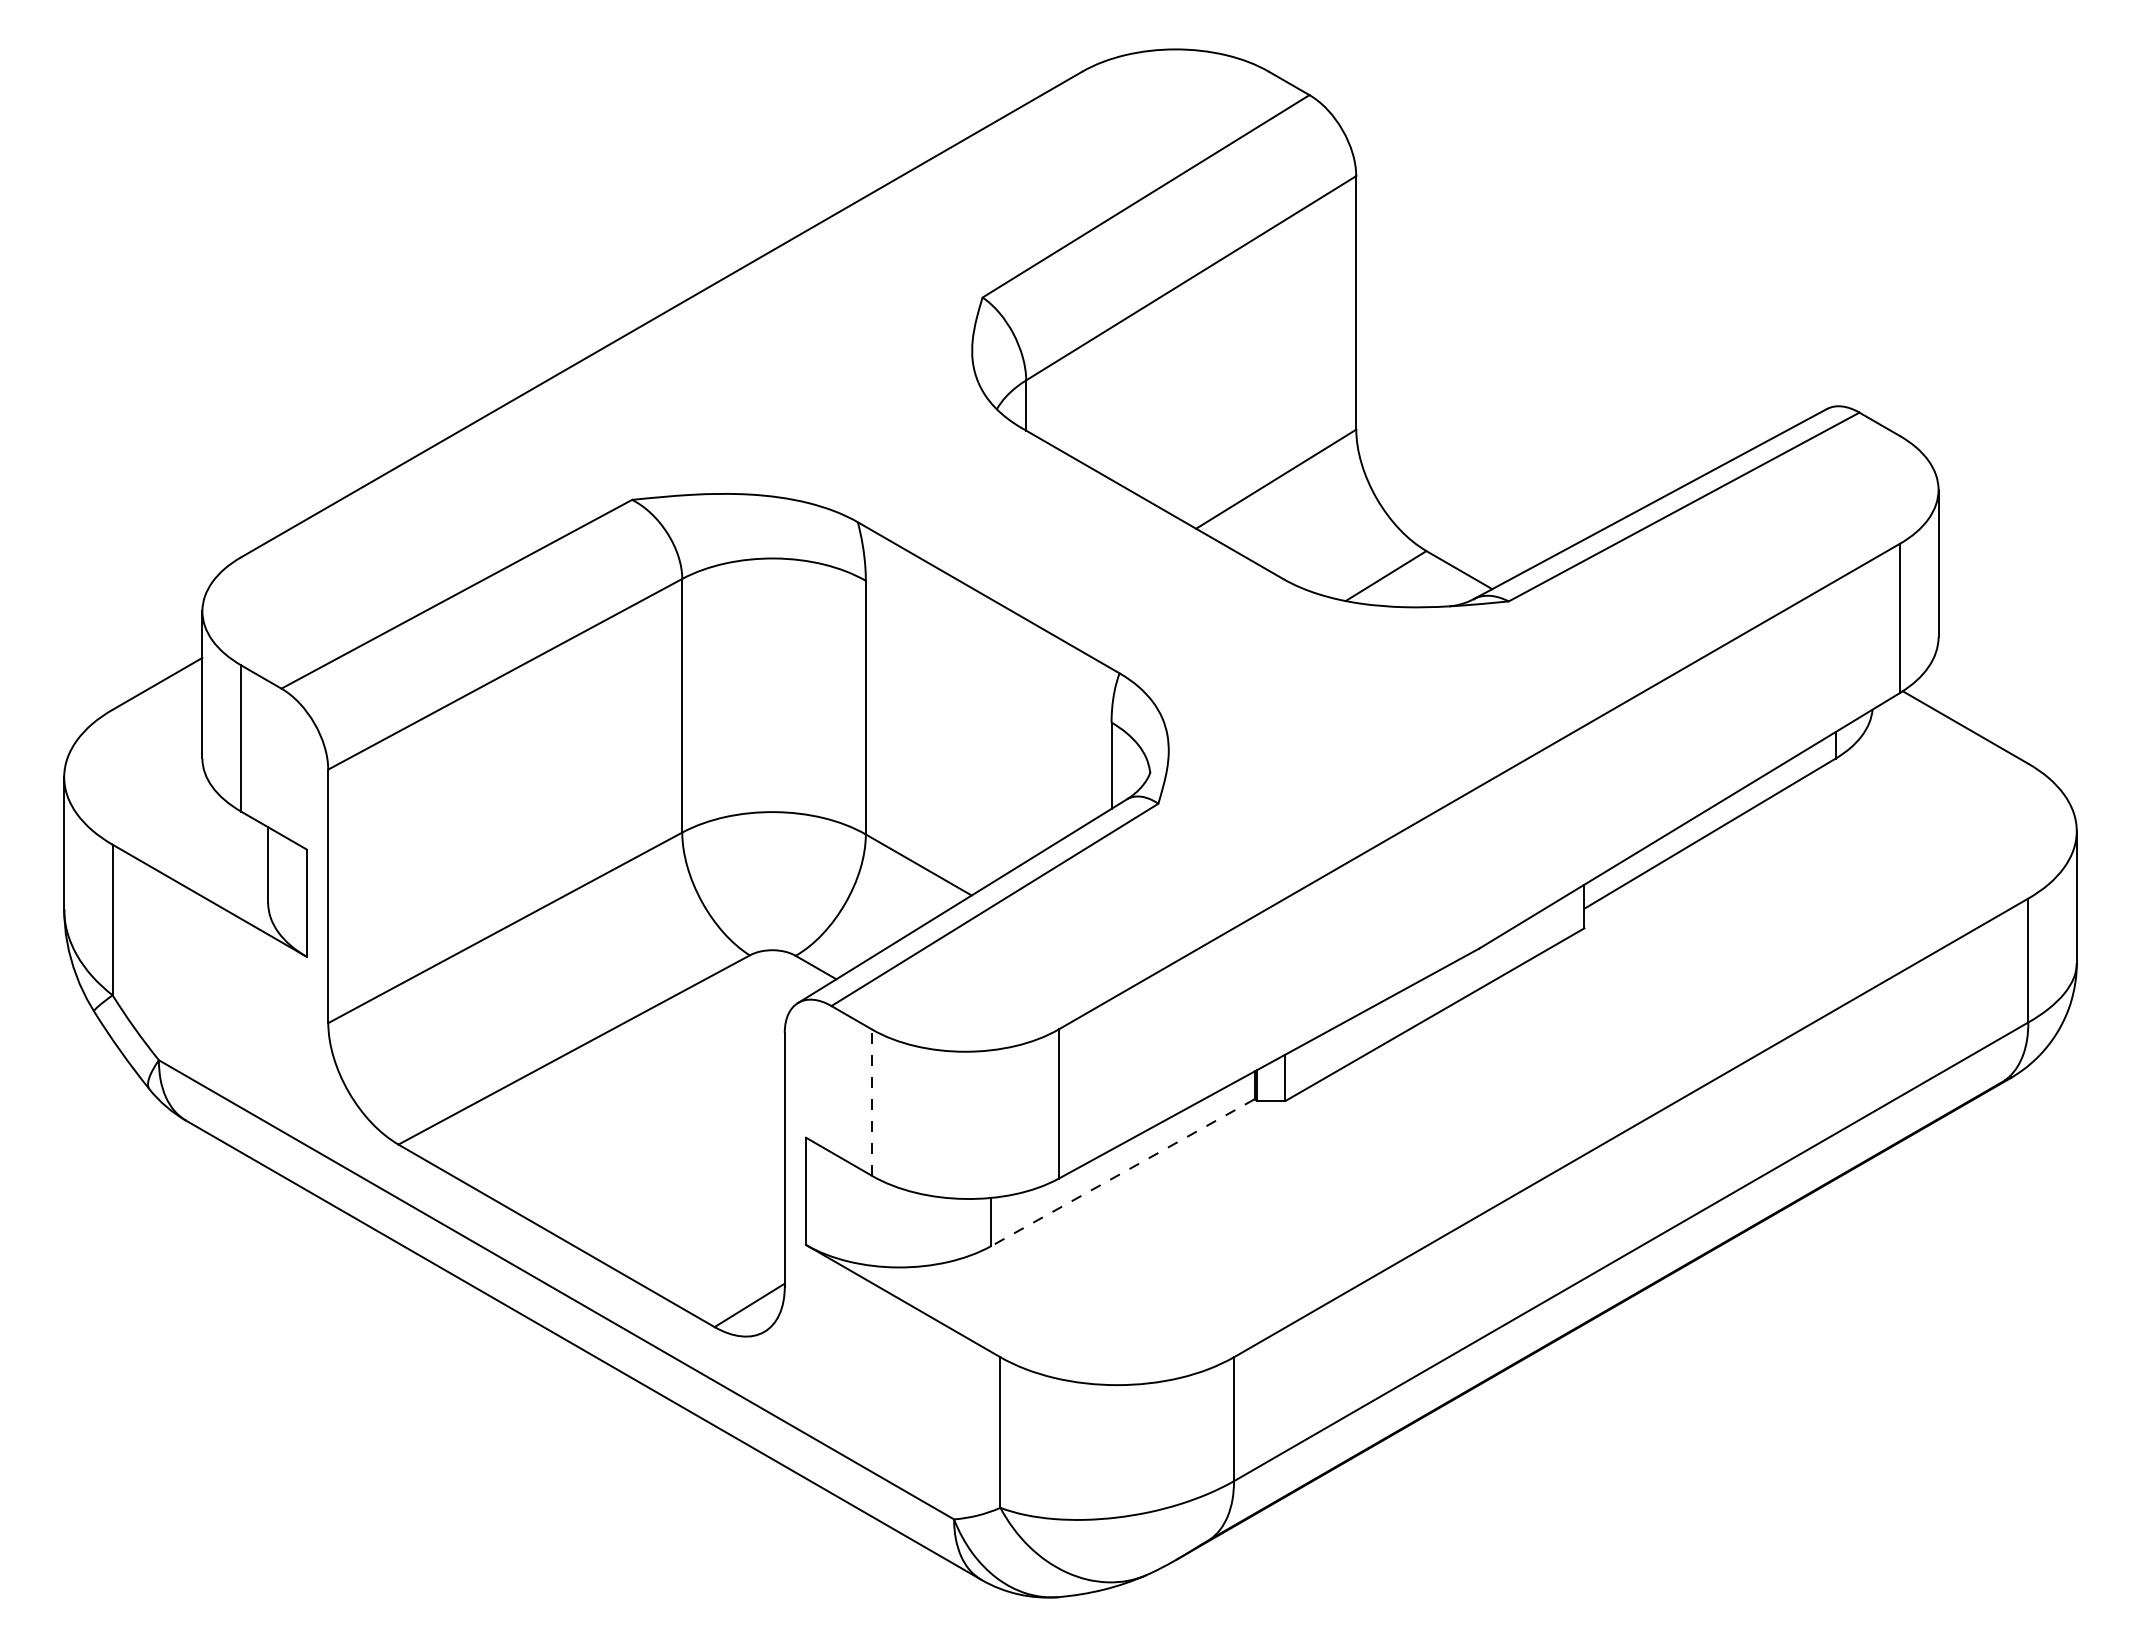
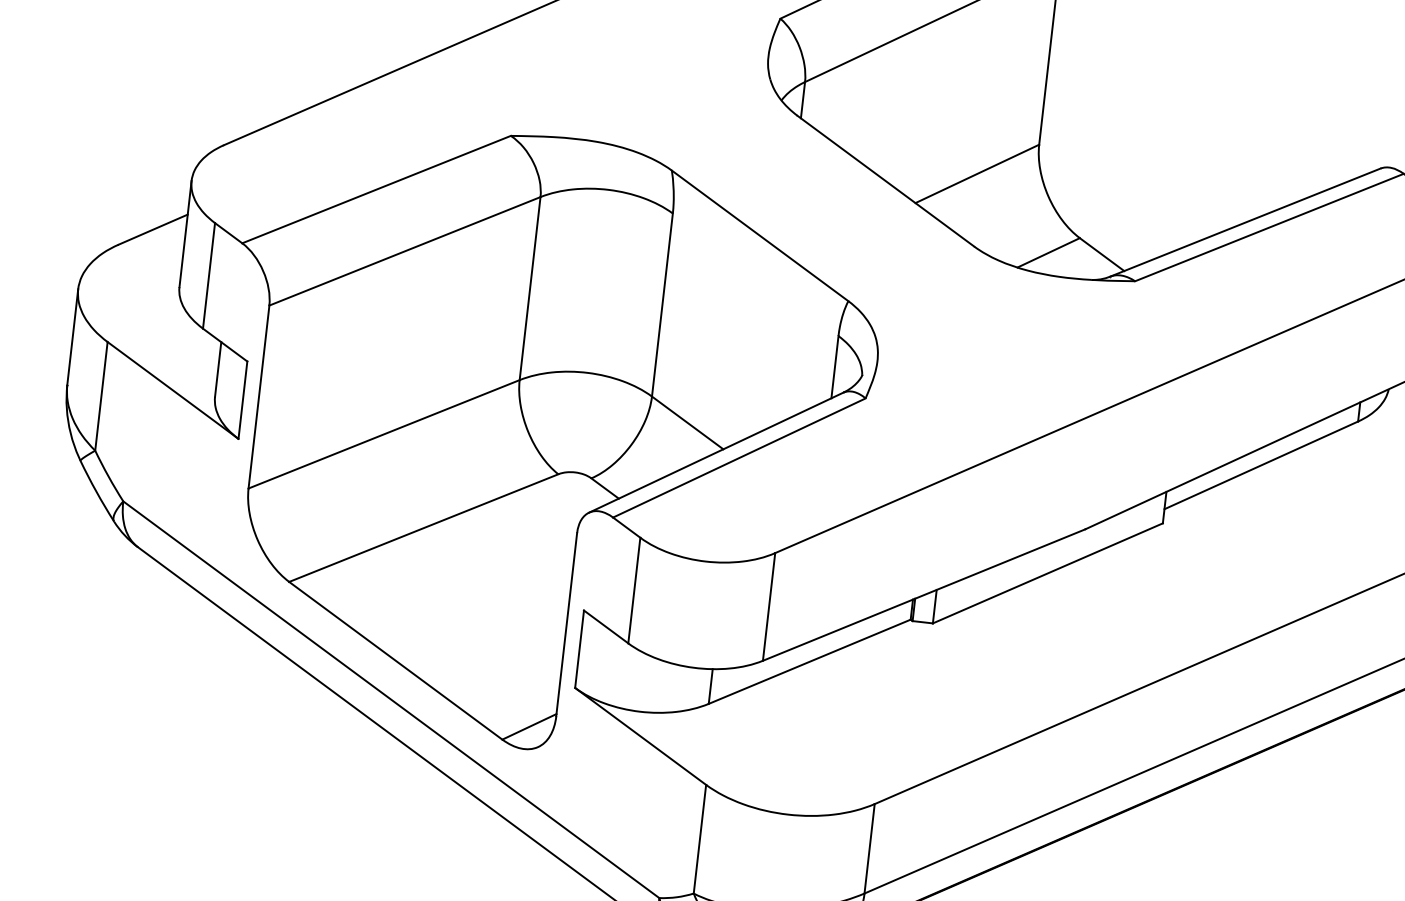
line: (871, 1102) -> (634, 590), dashed -> solid
line: (1122, 1172) -> (809, 661), dashed -> solid

